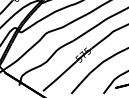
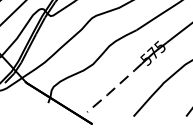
line: (59, 76) -> (114, 88), solid -> dashed

